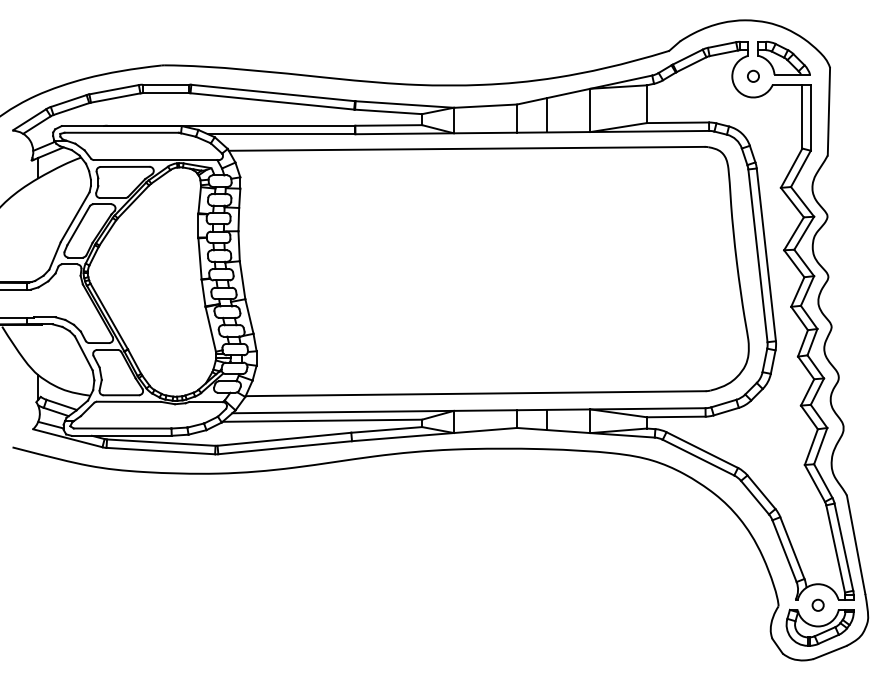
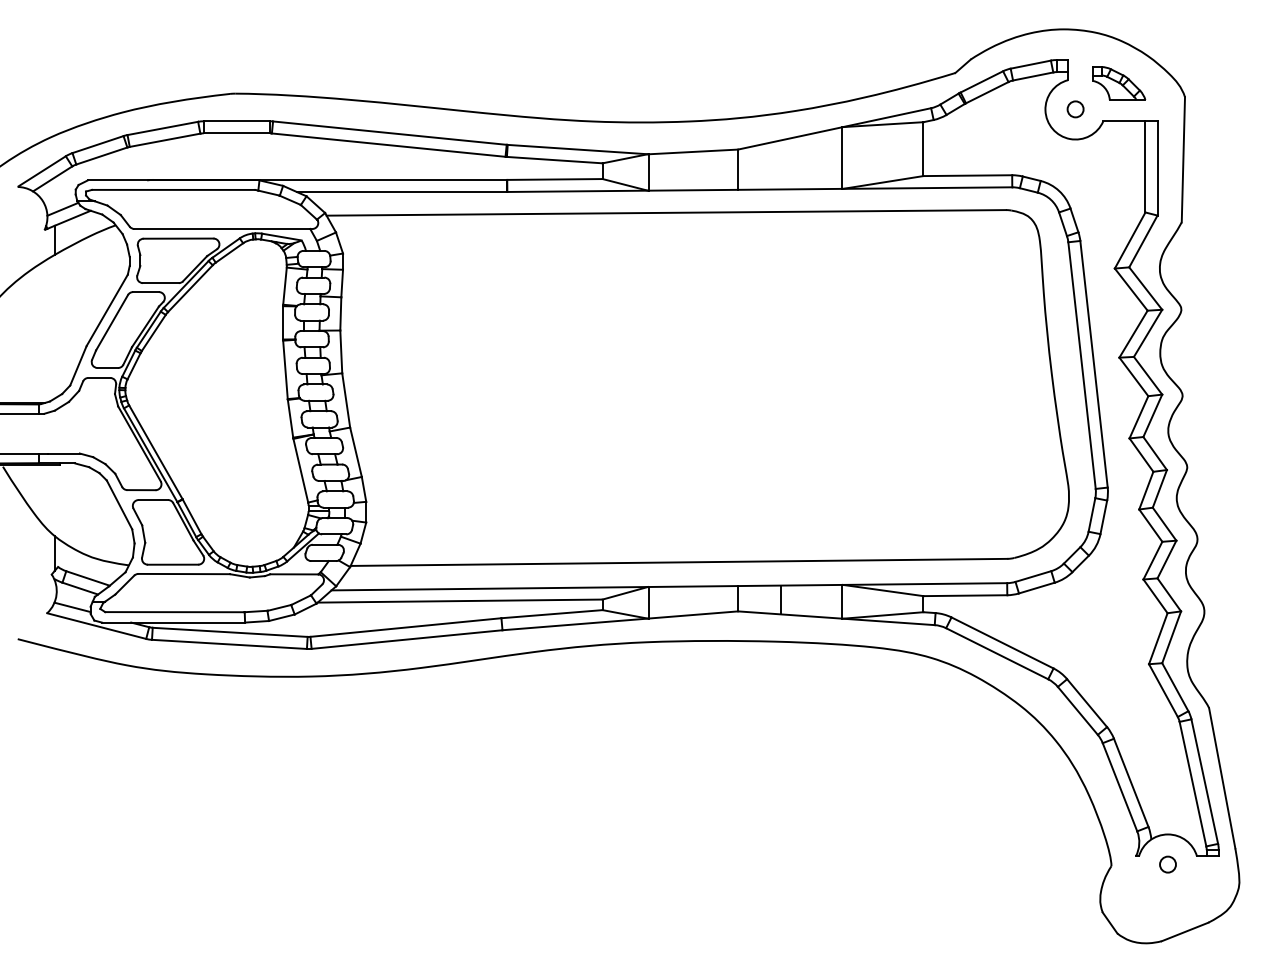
part: (784, 58) -> (1119, 83), size x0.7
line: (546, 114) -> (780, 164), removed
part: (819, 627) -> (1170, 896), removed

